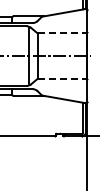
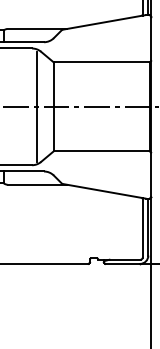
line: (62, 33) -> (102, 62), dashed -> solid
line: (62, 78) -> (102, 150), dashed -> solid

